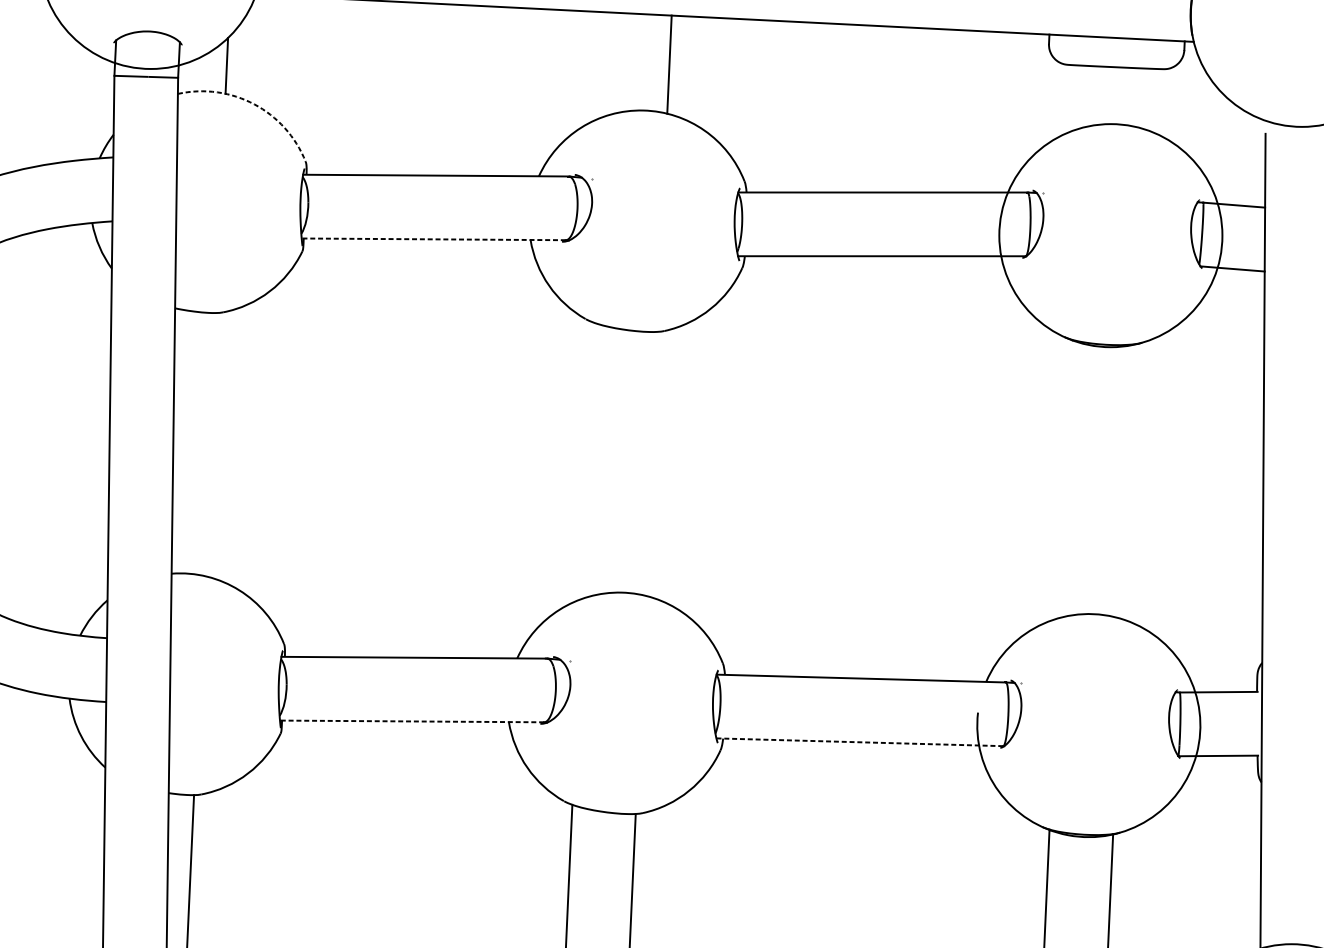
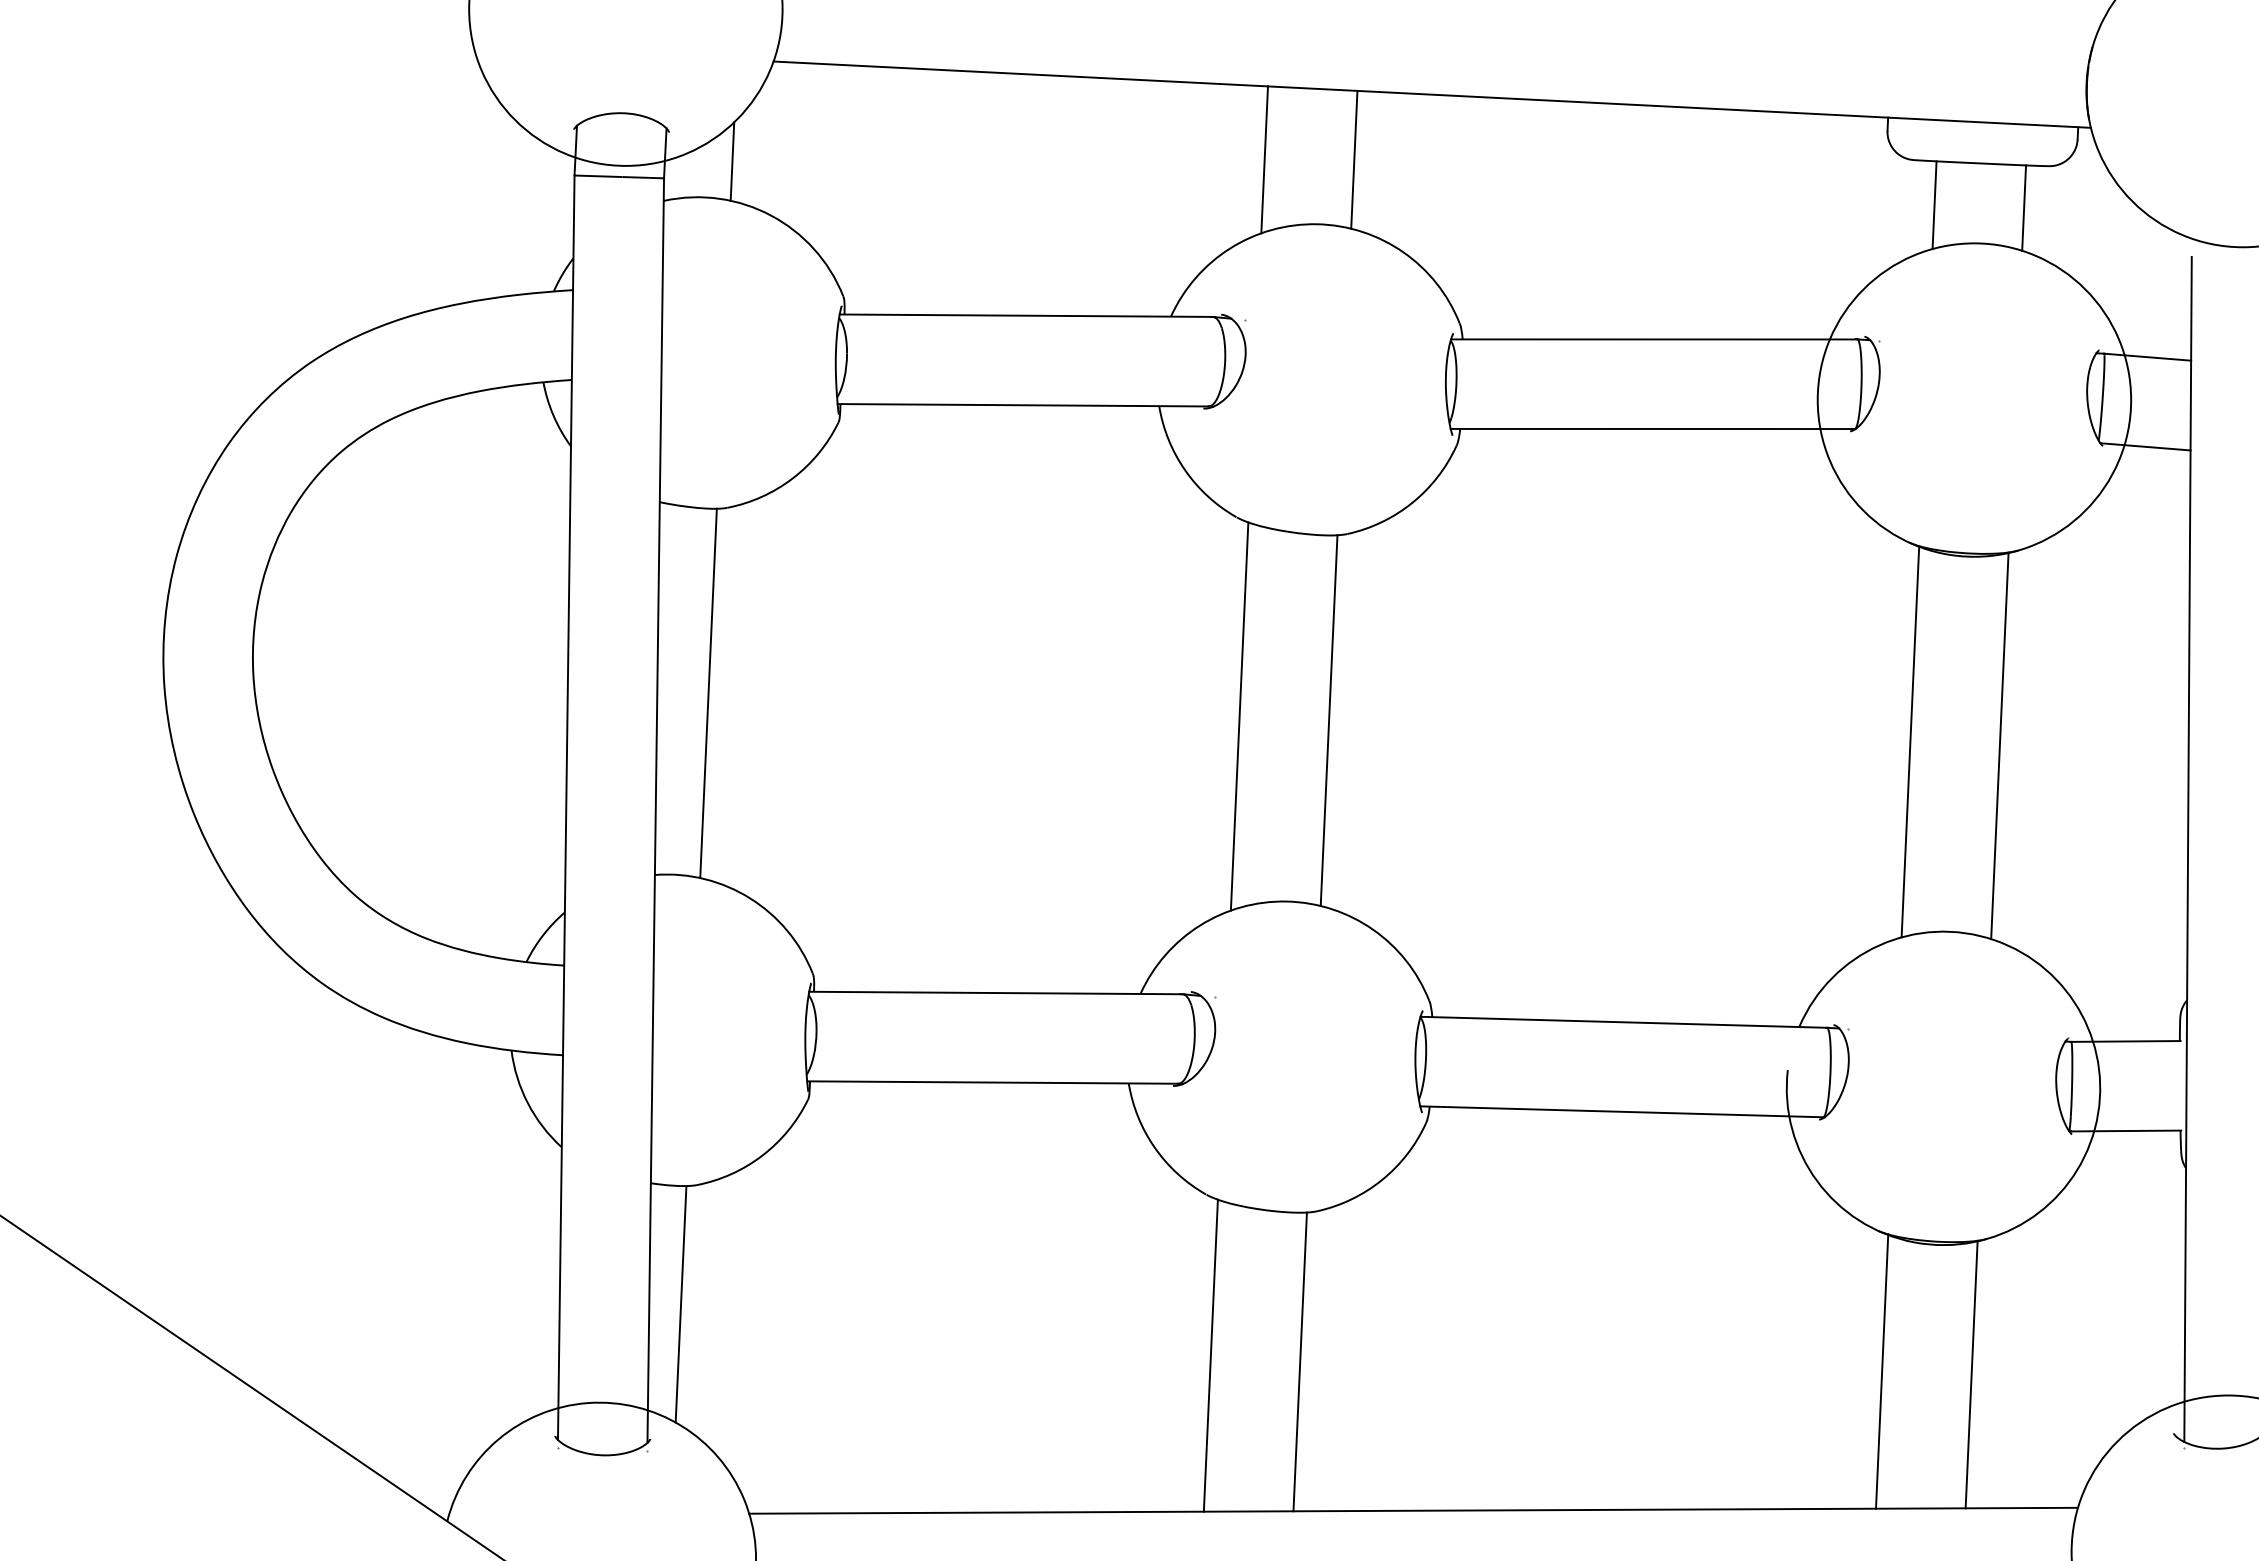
line: (605, 64) -> (1264, 159), added
line: (1082, 97) -> (1934, 205), added
line: (1146, 98) -> (2024, 207), added
arc: (254, 104) -> (771, 215), dashed -> solid
line: (433, 239) -> (1023, 405), dashed -> solid
line: (209, 444) -> (708, 693), added
line: (587, 460) -> (1239, 716), added
line: (651, 463) -> (1328, 720), added
line: (1065, 478) -> (1910, 741), added
line: (1128, 481) -> (1999, 745), added
line: (411, 721) -> (992, 1082), dashed -> solid
line: (859, 742) -> (1621, 1111), dashed -> solid

